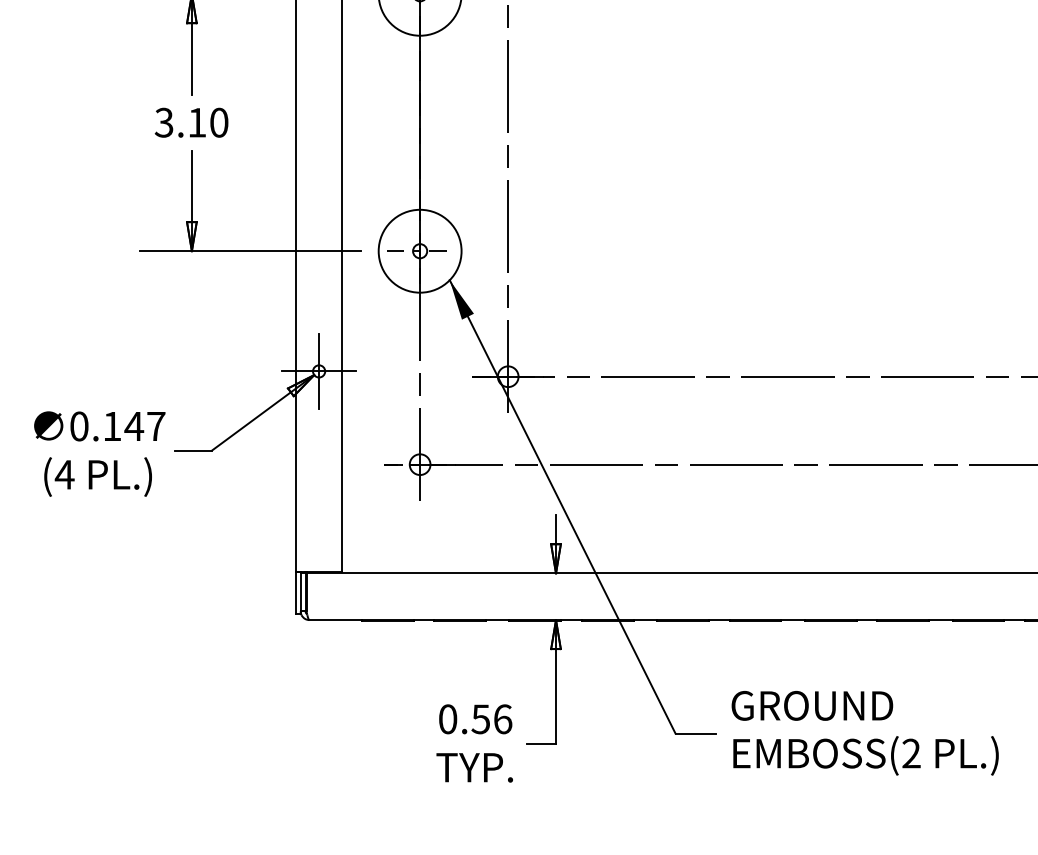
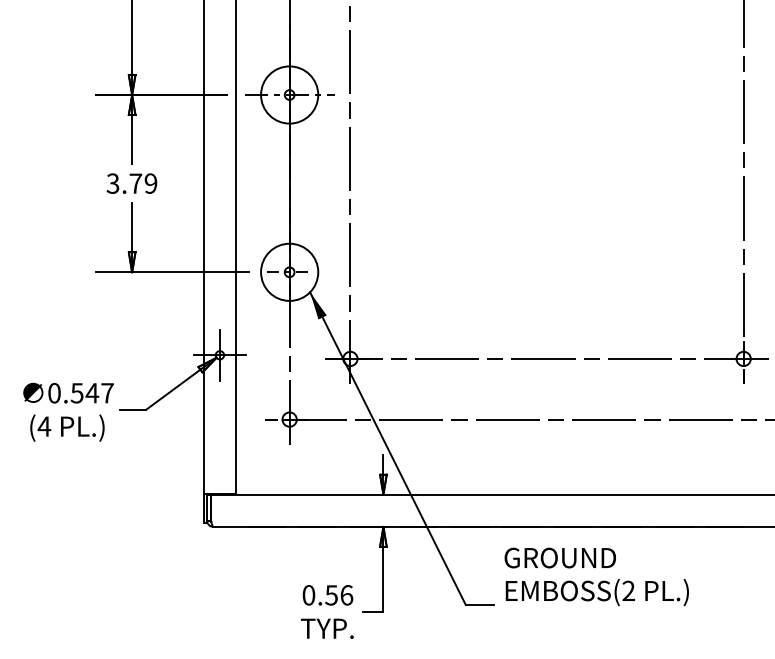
text: (208, 122) -> (143, 183), 3.10 -> 3.79
text: (111, 426) -> (76, 393), 0.147 -> 0.547
text: (864, 732) -> (596, 576), moved

